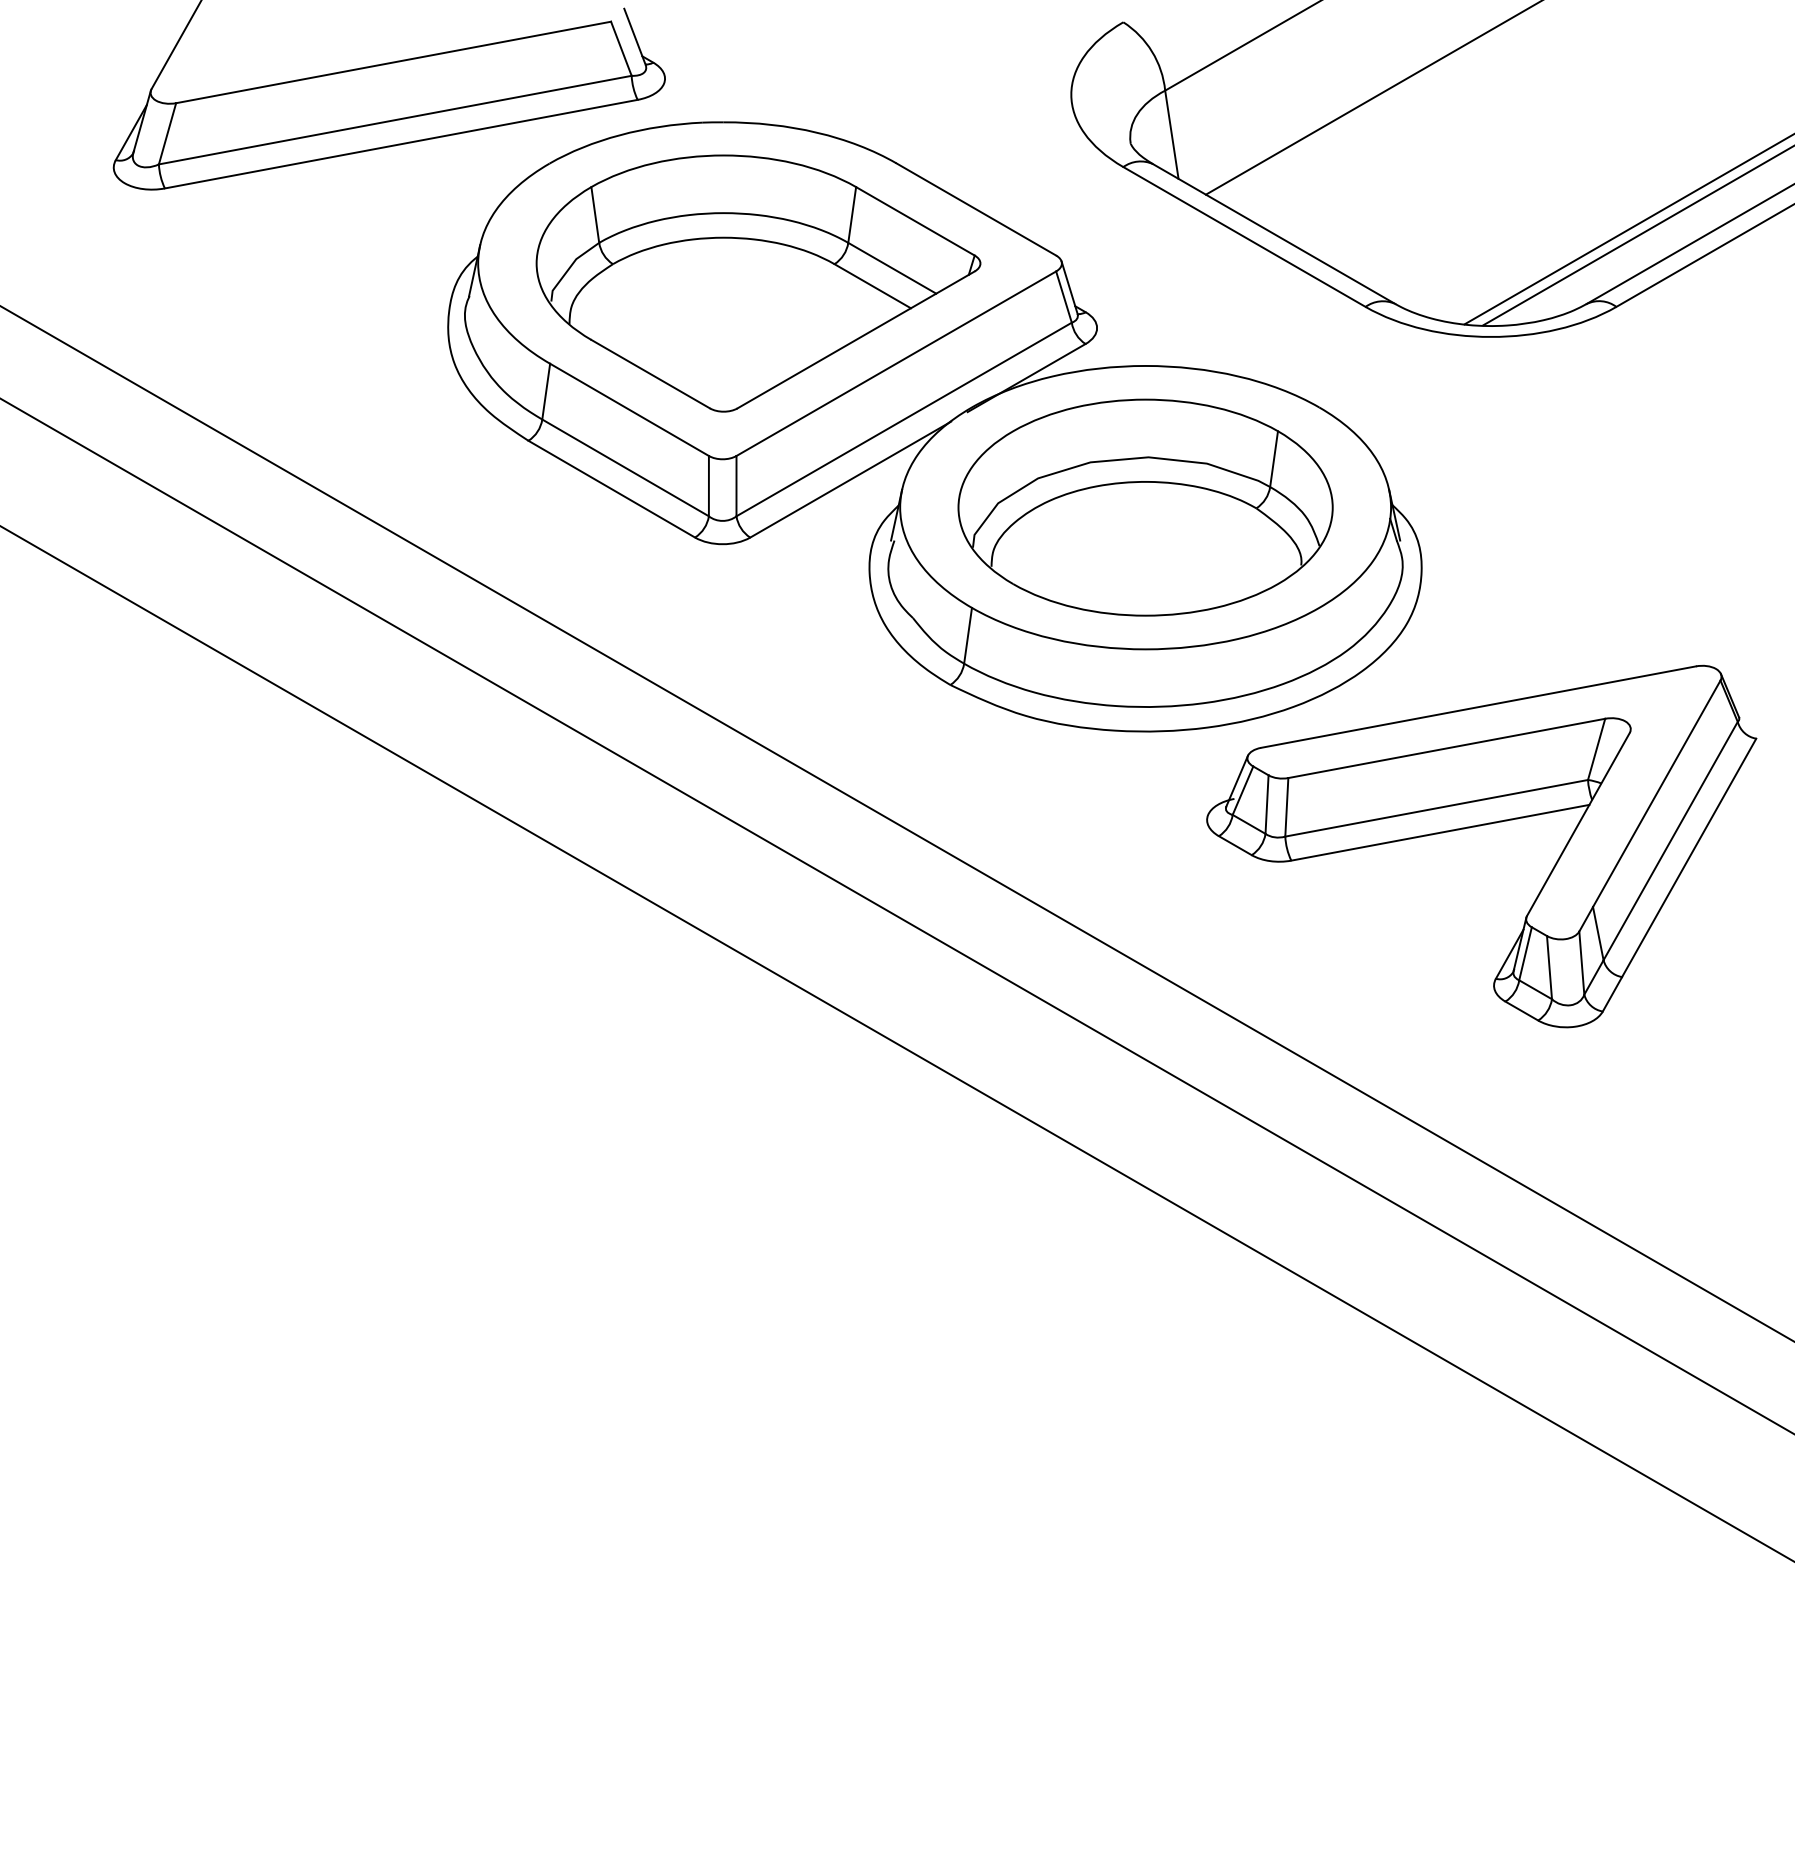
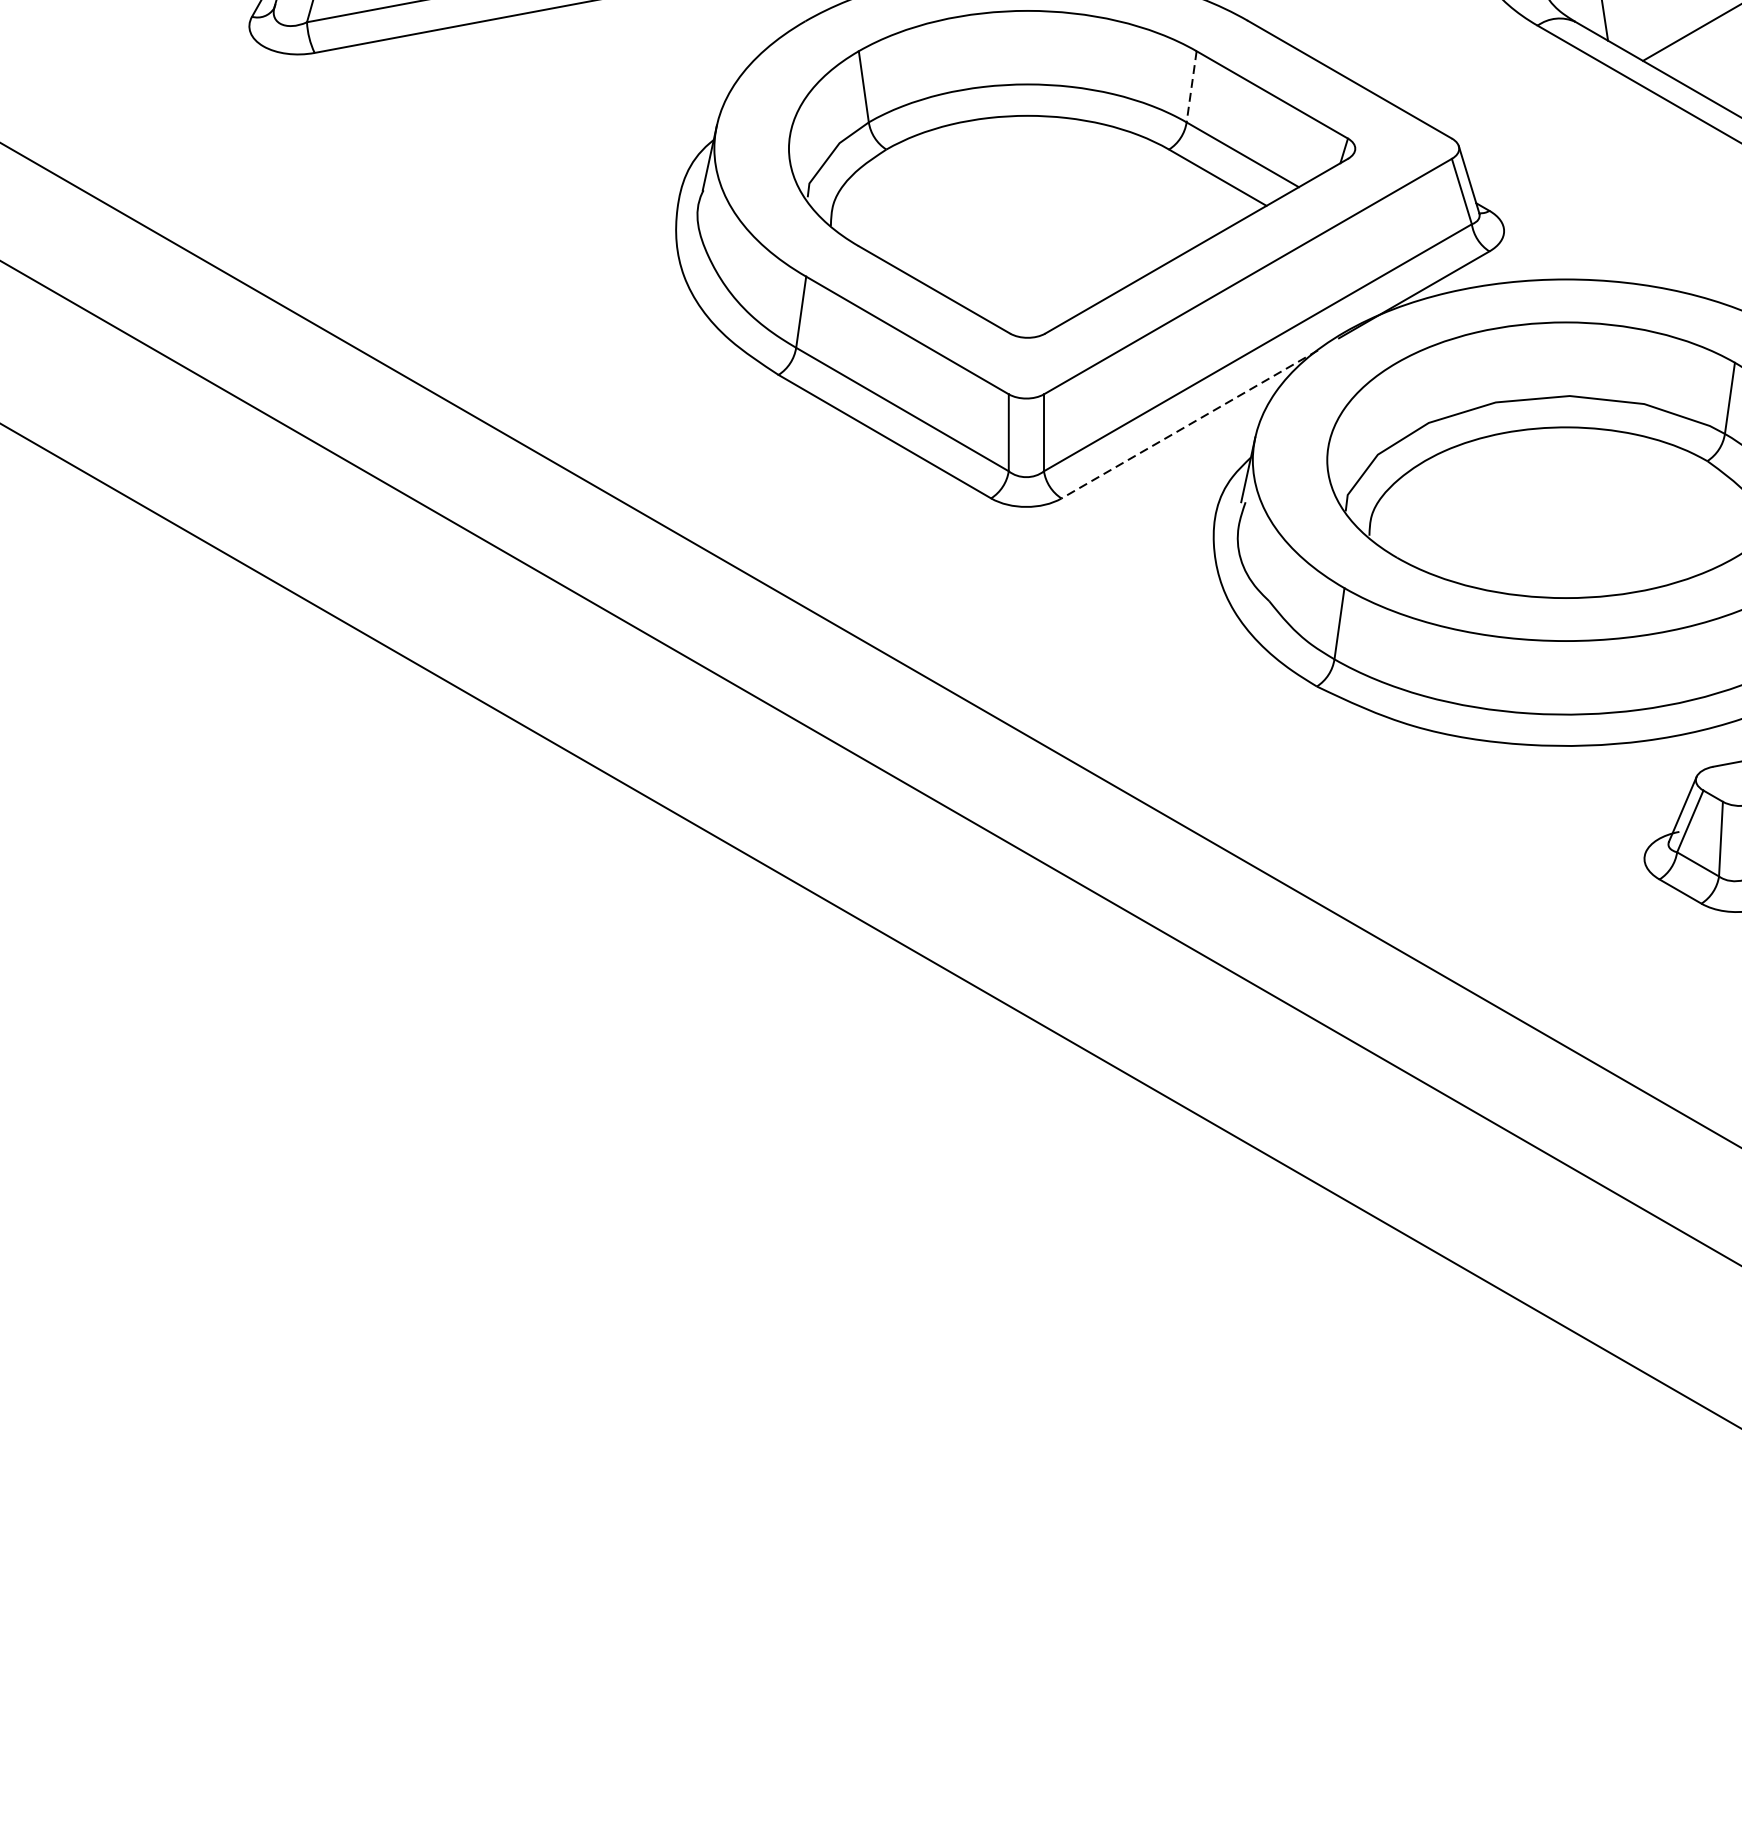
line: (852, 215) -> (1192, 87), solid -> dashed
line: (850, 479) -> (1189, 424), solid -> dashed

